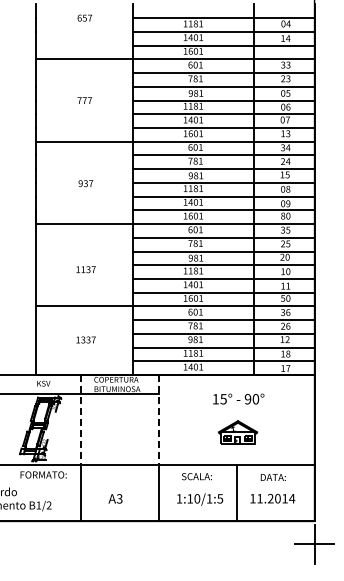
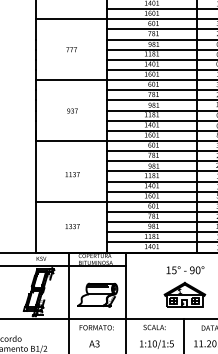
line: (80, 419) -> (68, 285), dashed -> solid
line: (158, 419) -> (126, 285), dashed -> solid
part: (120, 432) -> (98, 294), added
part: (237, 432) -> (184, 294), size x1.43
text: (43, 474) -> (96, 327), moved

